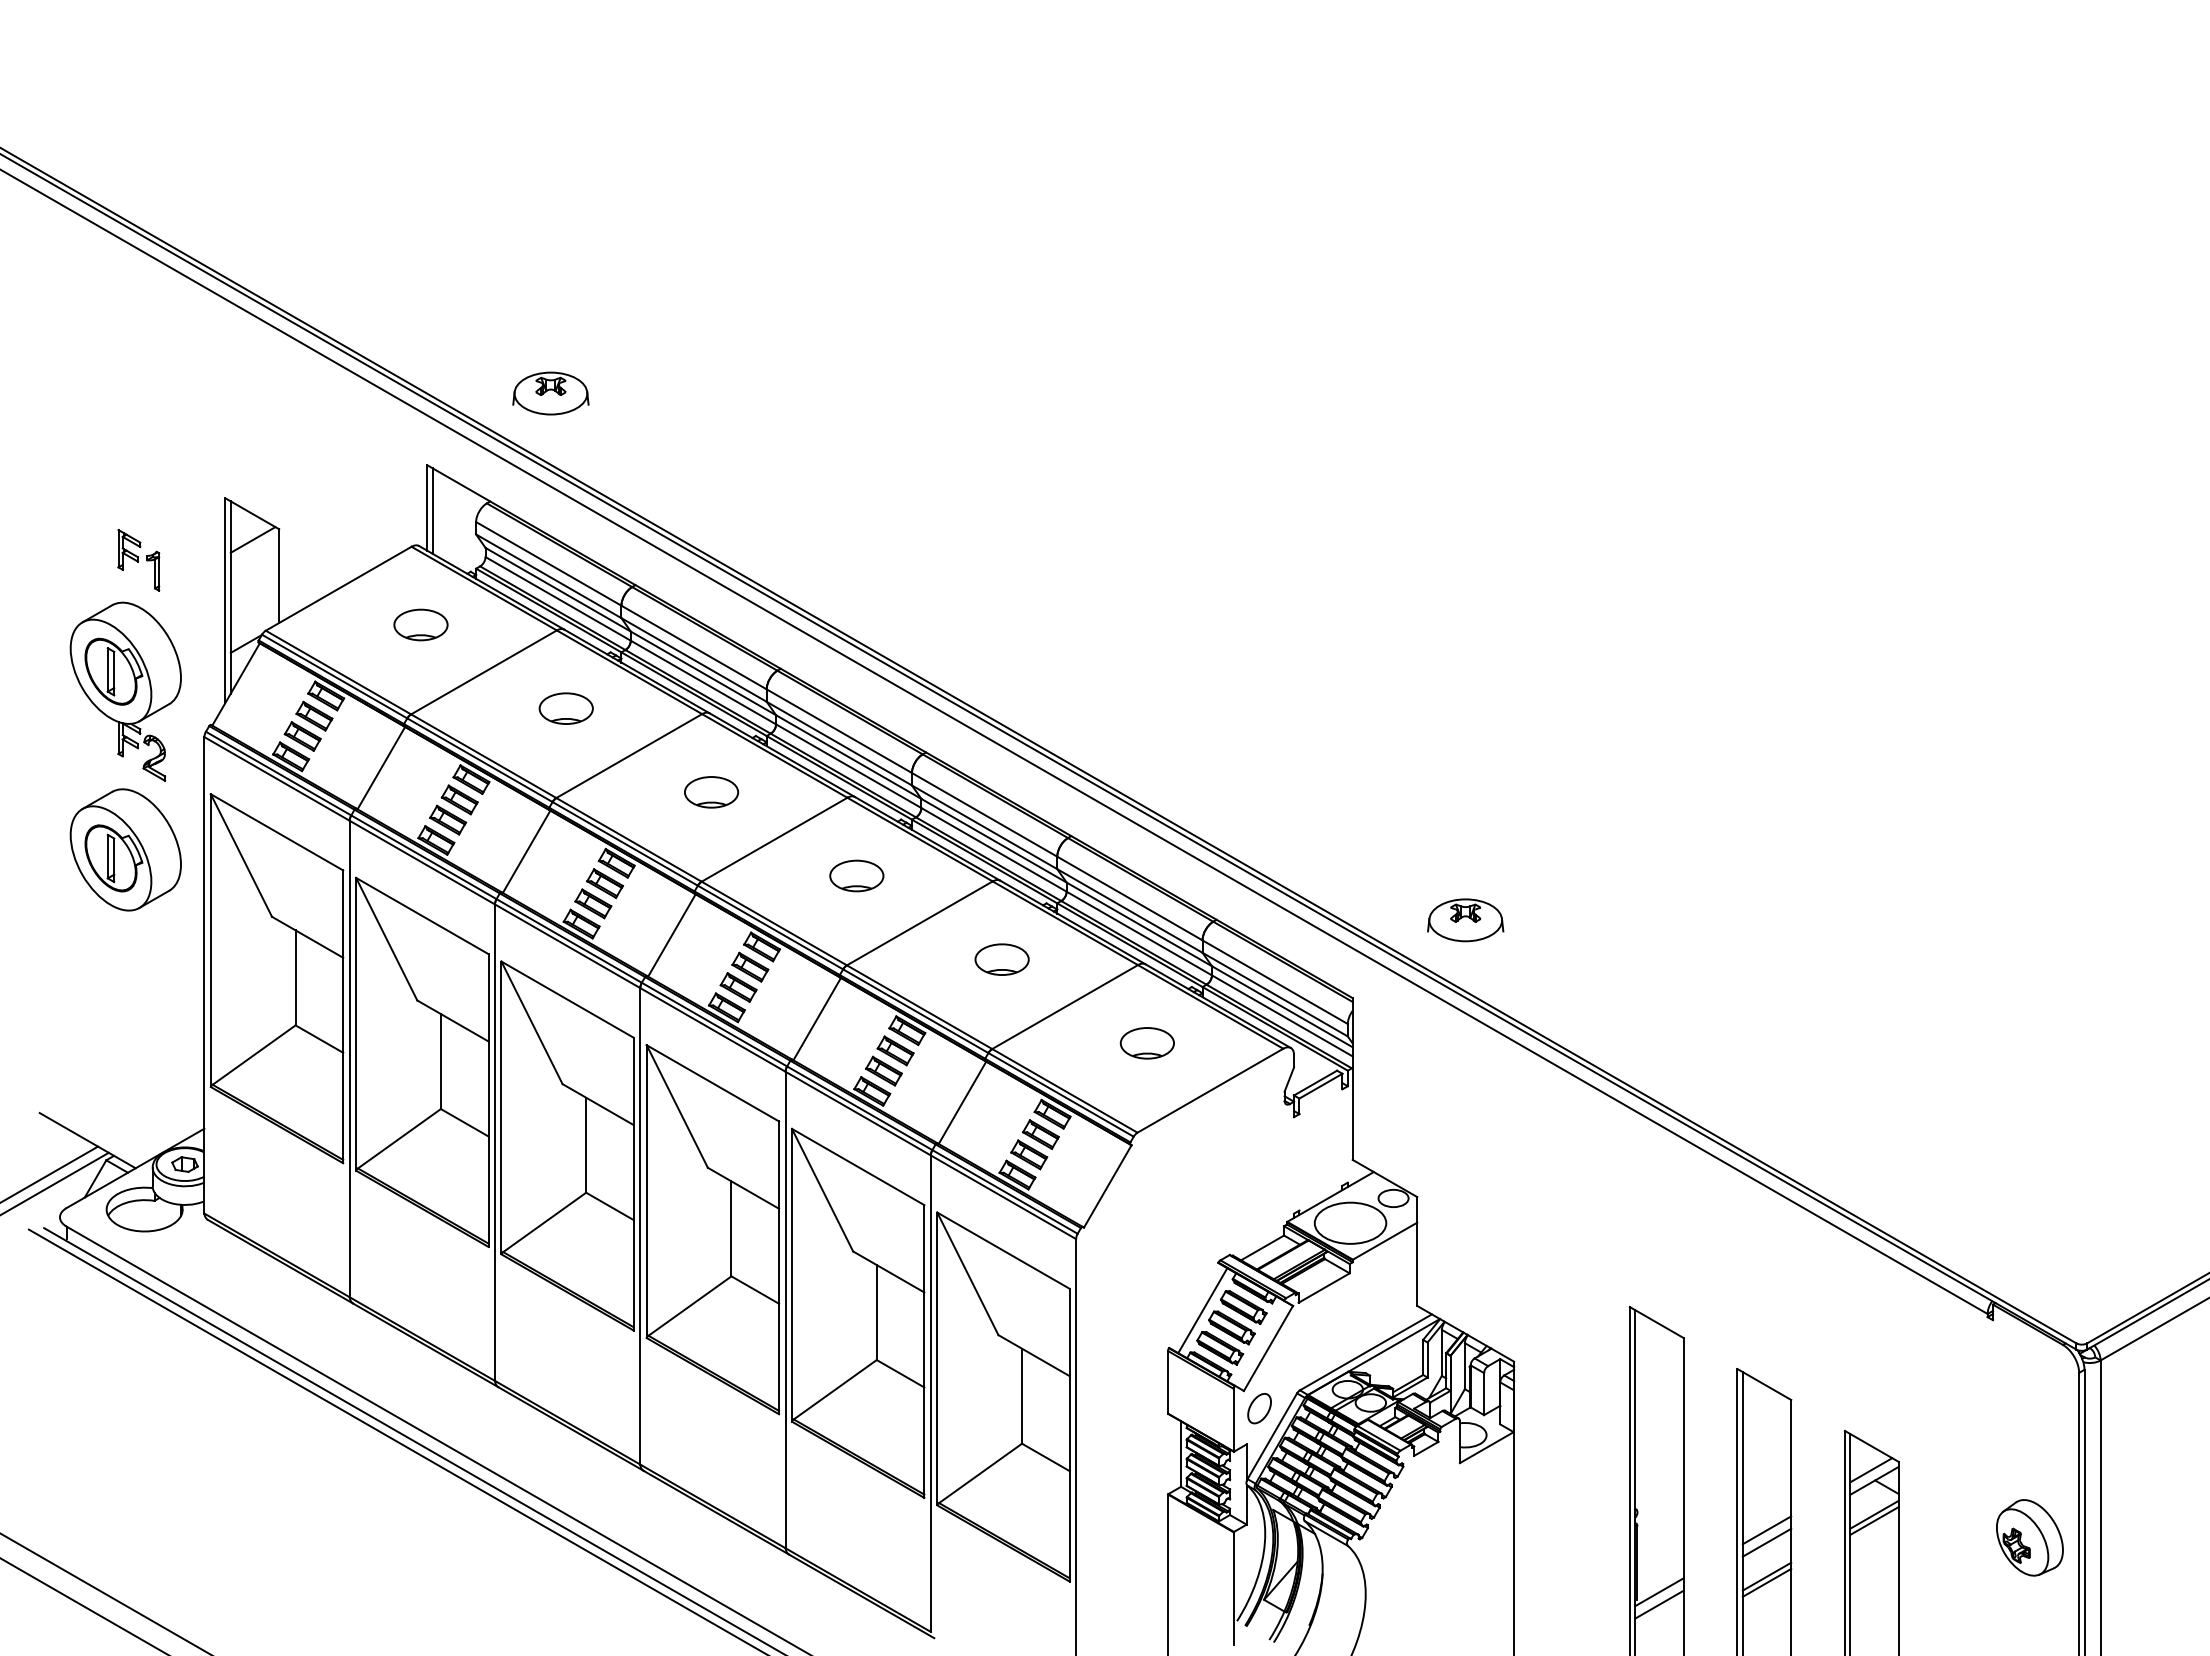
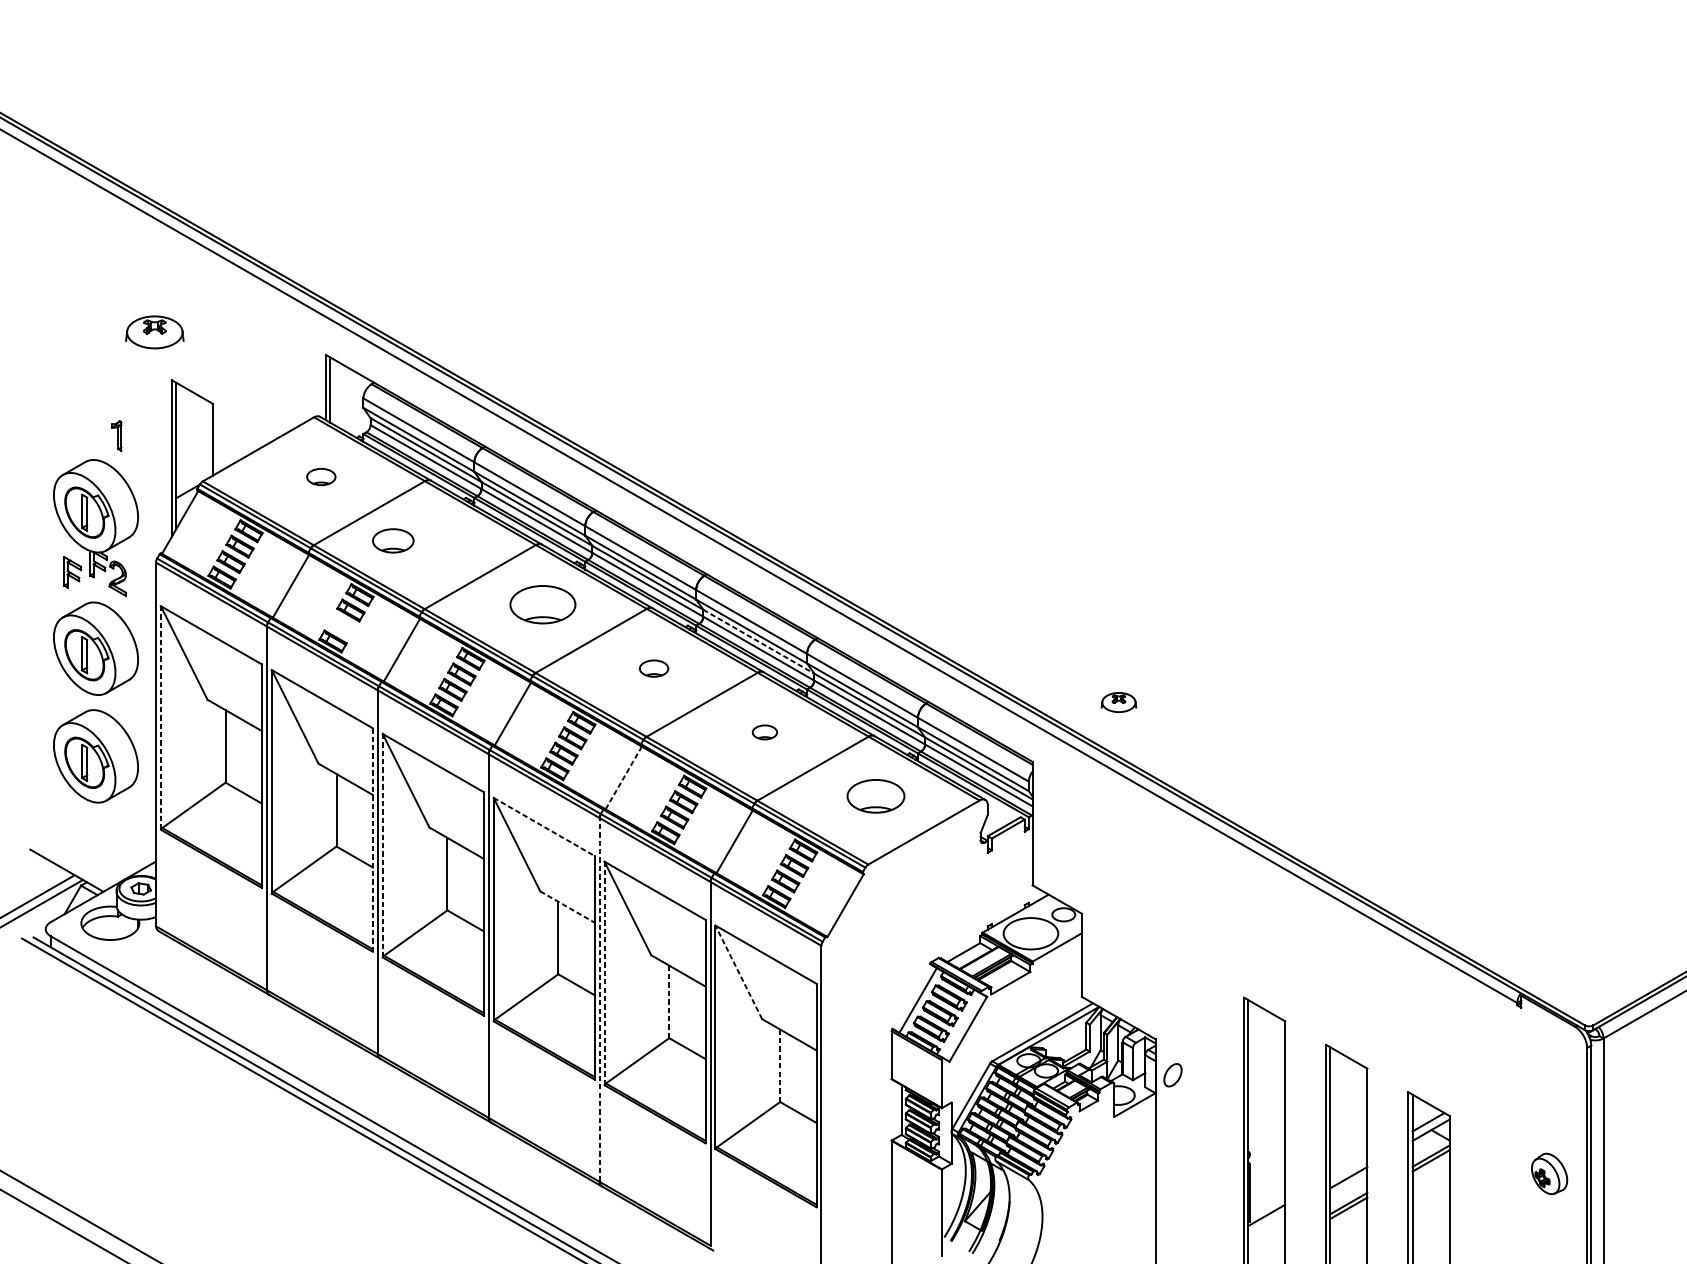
part: (550, 393) -> (154, 332), moved
line: (252, 539) -> (192, 411), removed
part: (129, 549) -> (72, 572), moved
part: (420, 624) -> (320, 476), size x0.7
part: (565, 708) -> (392, 540), moved
part: (711, 792) -> (543, 604), size x1.6
part: (448, 819) -> (342, 625), removed
line: (994, 840) -> (759, 641), solid -> dashed
part: (856, 875) -> (653, 668), size x0.7
part: (1465, 920) -> (1118, 702), size x0.6
line: (210, 940) -> (160, 717), solid -> dashed
part: (1001, 959) -> (764, 732), size x0.6
part: (125, 990) -> (95, 756), added
line: (817, 1019) -> (624, 778), solid -> dashed
part: (1146, 1043) -> (875, 796), size x1.4
line: (713, 1083) -> (544, 827), solid -> dashed
line: (488, 1101) -> (372, 840), solid -> dashed
line: (501, 1107) -> (382, 845), solid -> dashed
line: (743, 1188) -> (567, 907), solid -> dashed
line: (967, 1273) -> (738, 972), solid -> dashed
line: (792, 1274) -> (604, 972), solid -> dashed
line: (785, 1309) -> (599, 999), solid -> dashed
line: (876, 1312) -> (669, 1001), solid -> dashed
line: (1022, 1396) -> (780, 1065), solid -> dashed
part: (1259, 1408) -> (1172, 1075), moved
line: (1766, 1530) -> (1348, 1168), removed
part: (2029, 1537) -> (1549, 1173), size x0.7
line: (1659, 1604) -> (1266, 1224), removed

